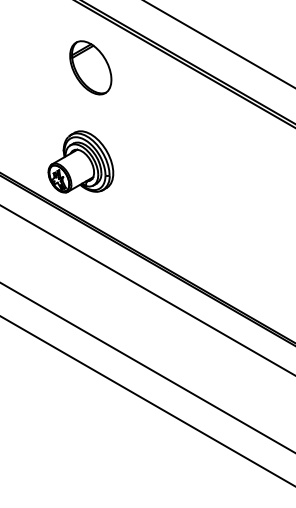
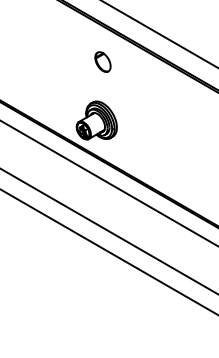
part: (90, 66) -> (102, 61), size x0.6

